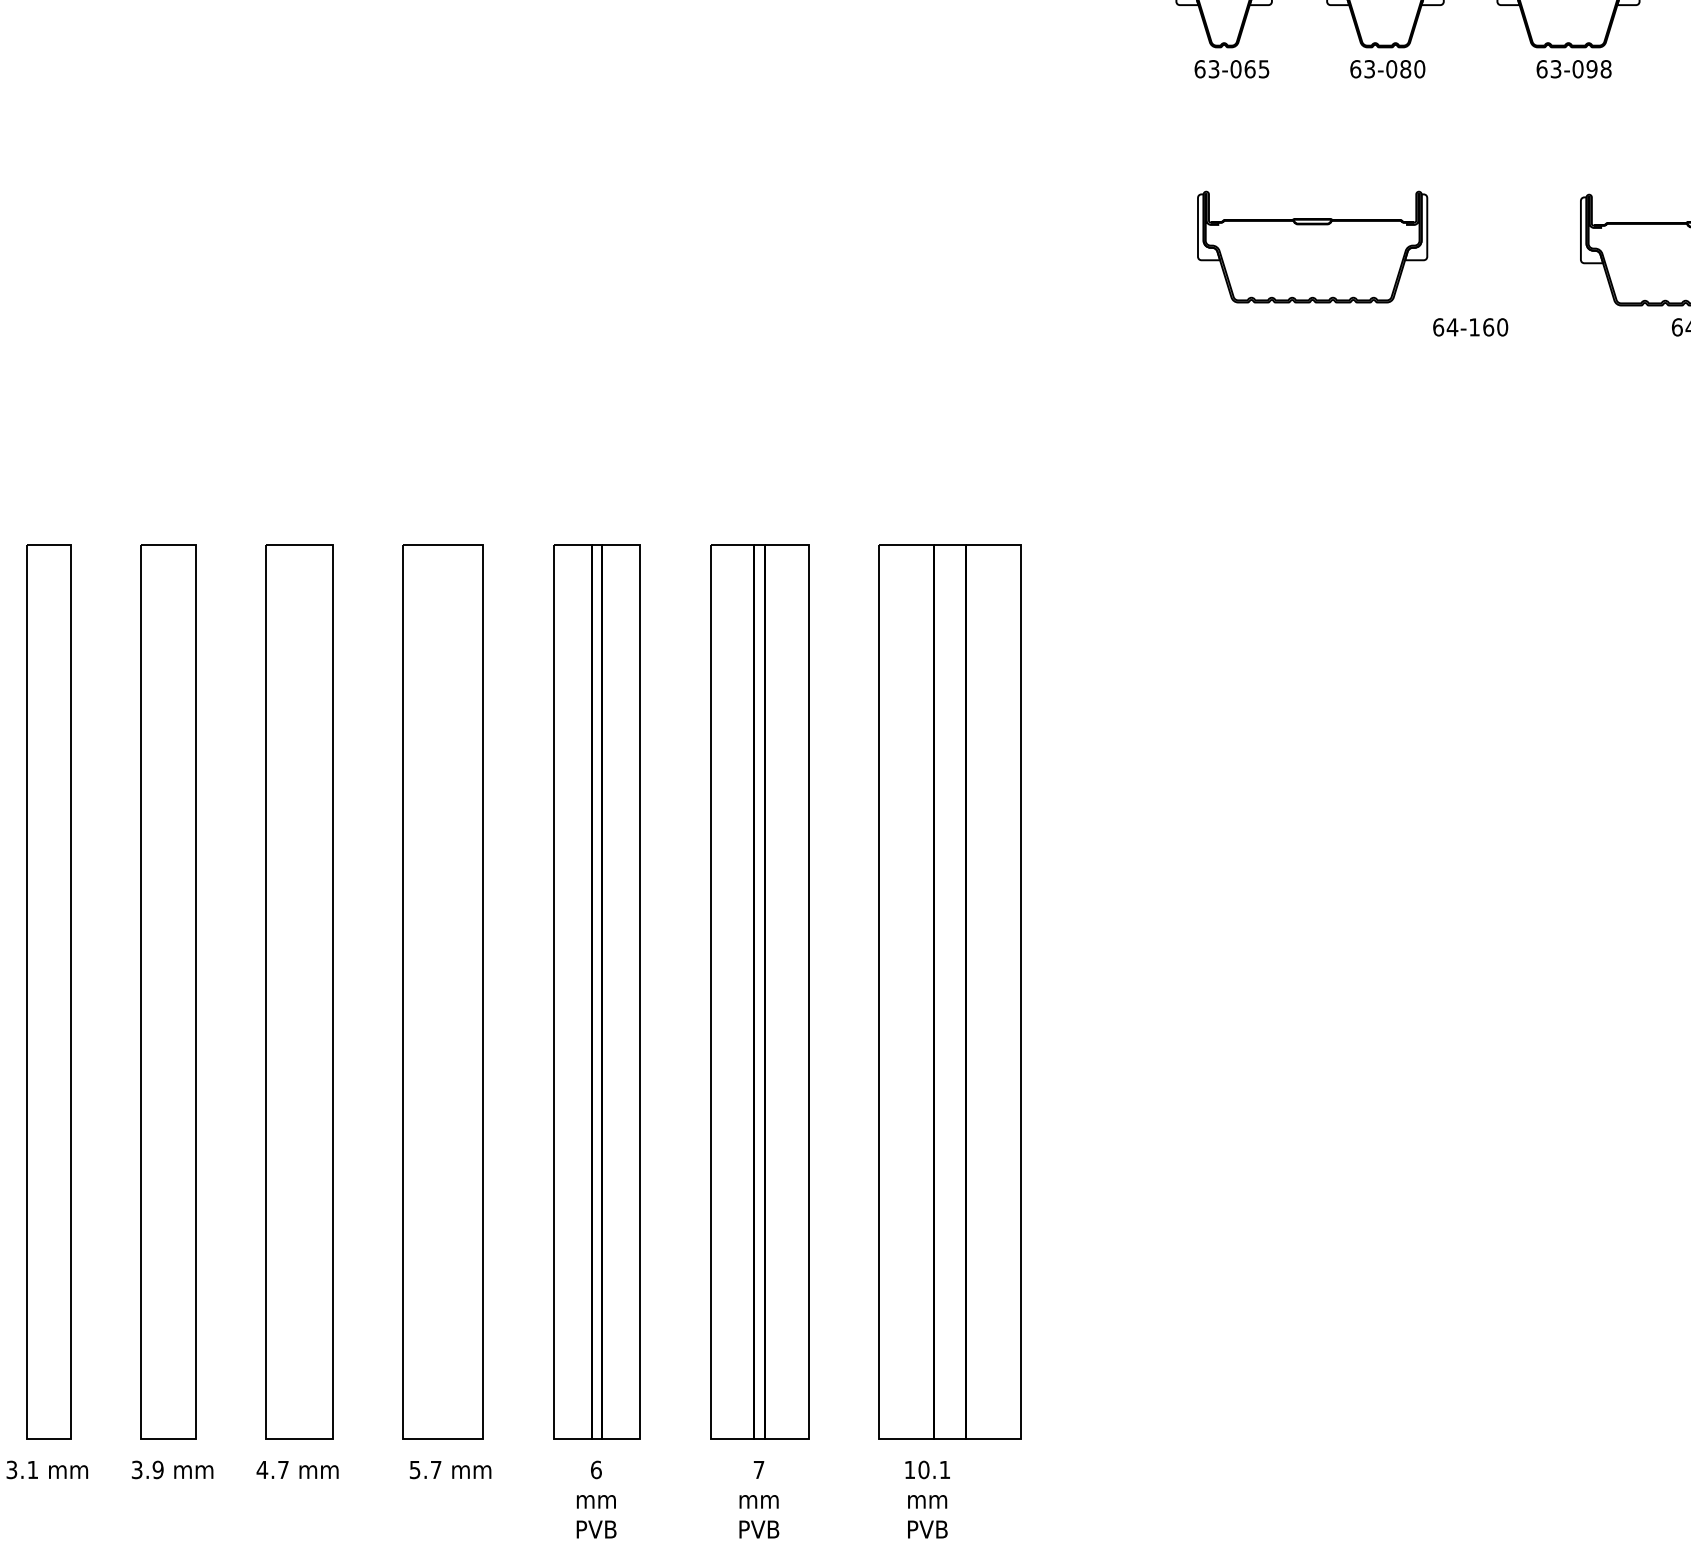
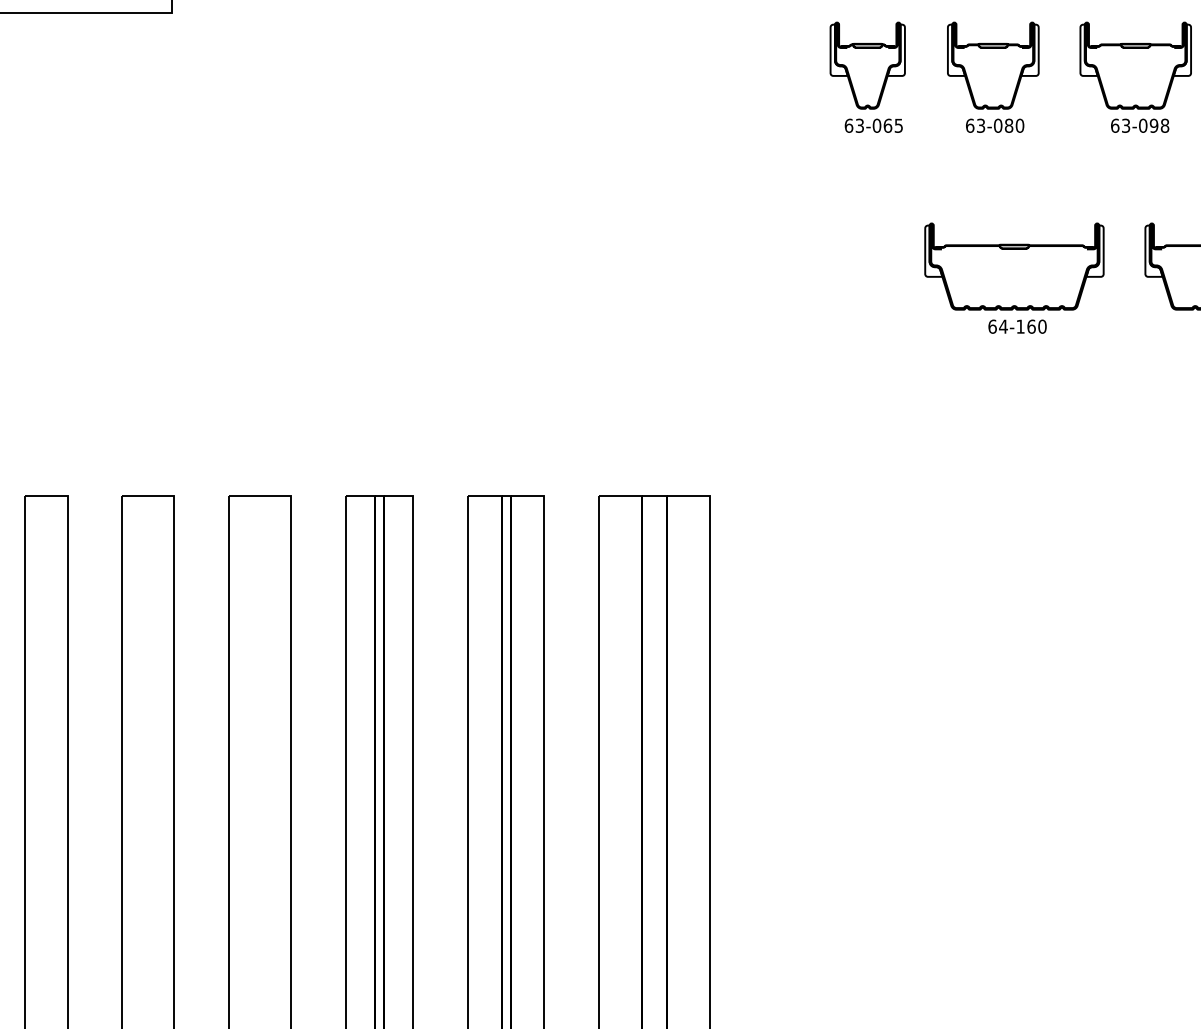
part: (1312, 246) -> (1014, 266), moved
text: (1470, 327) -> (1017, 326), moved

